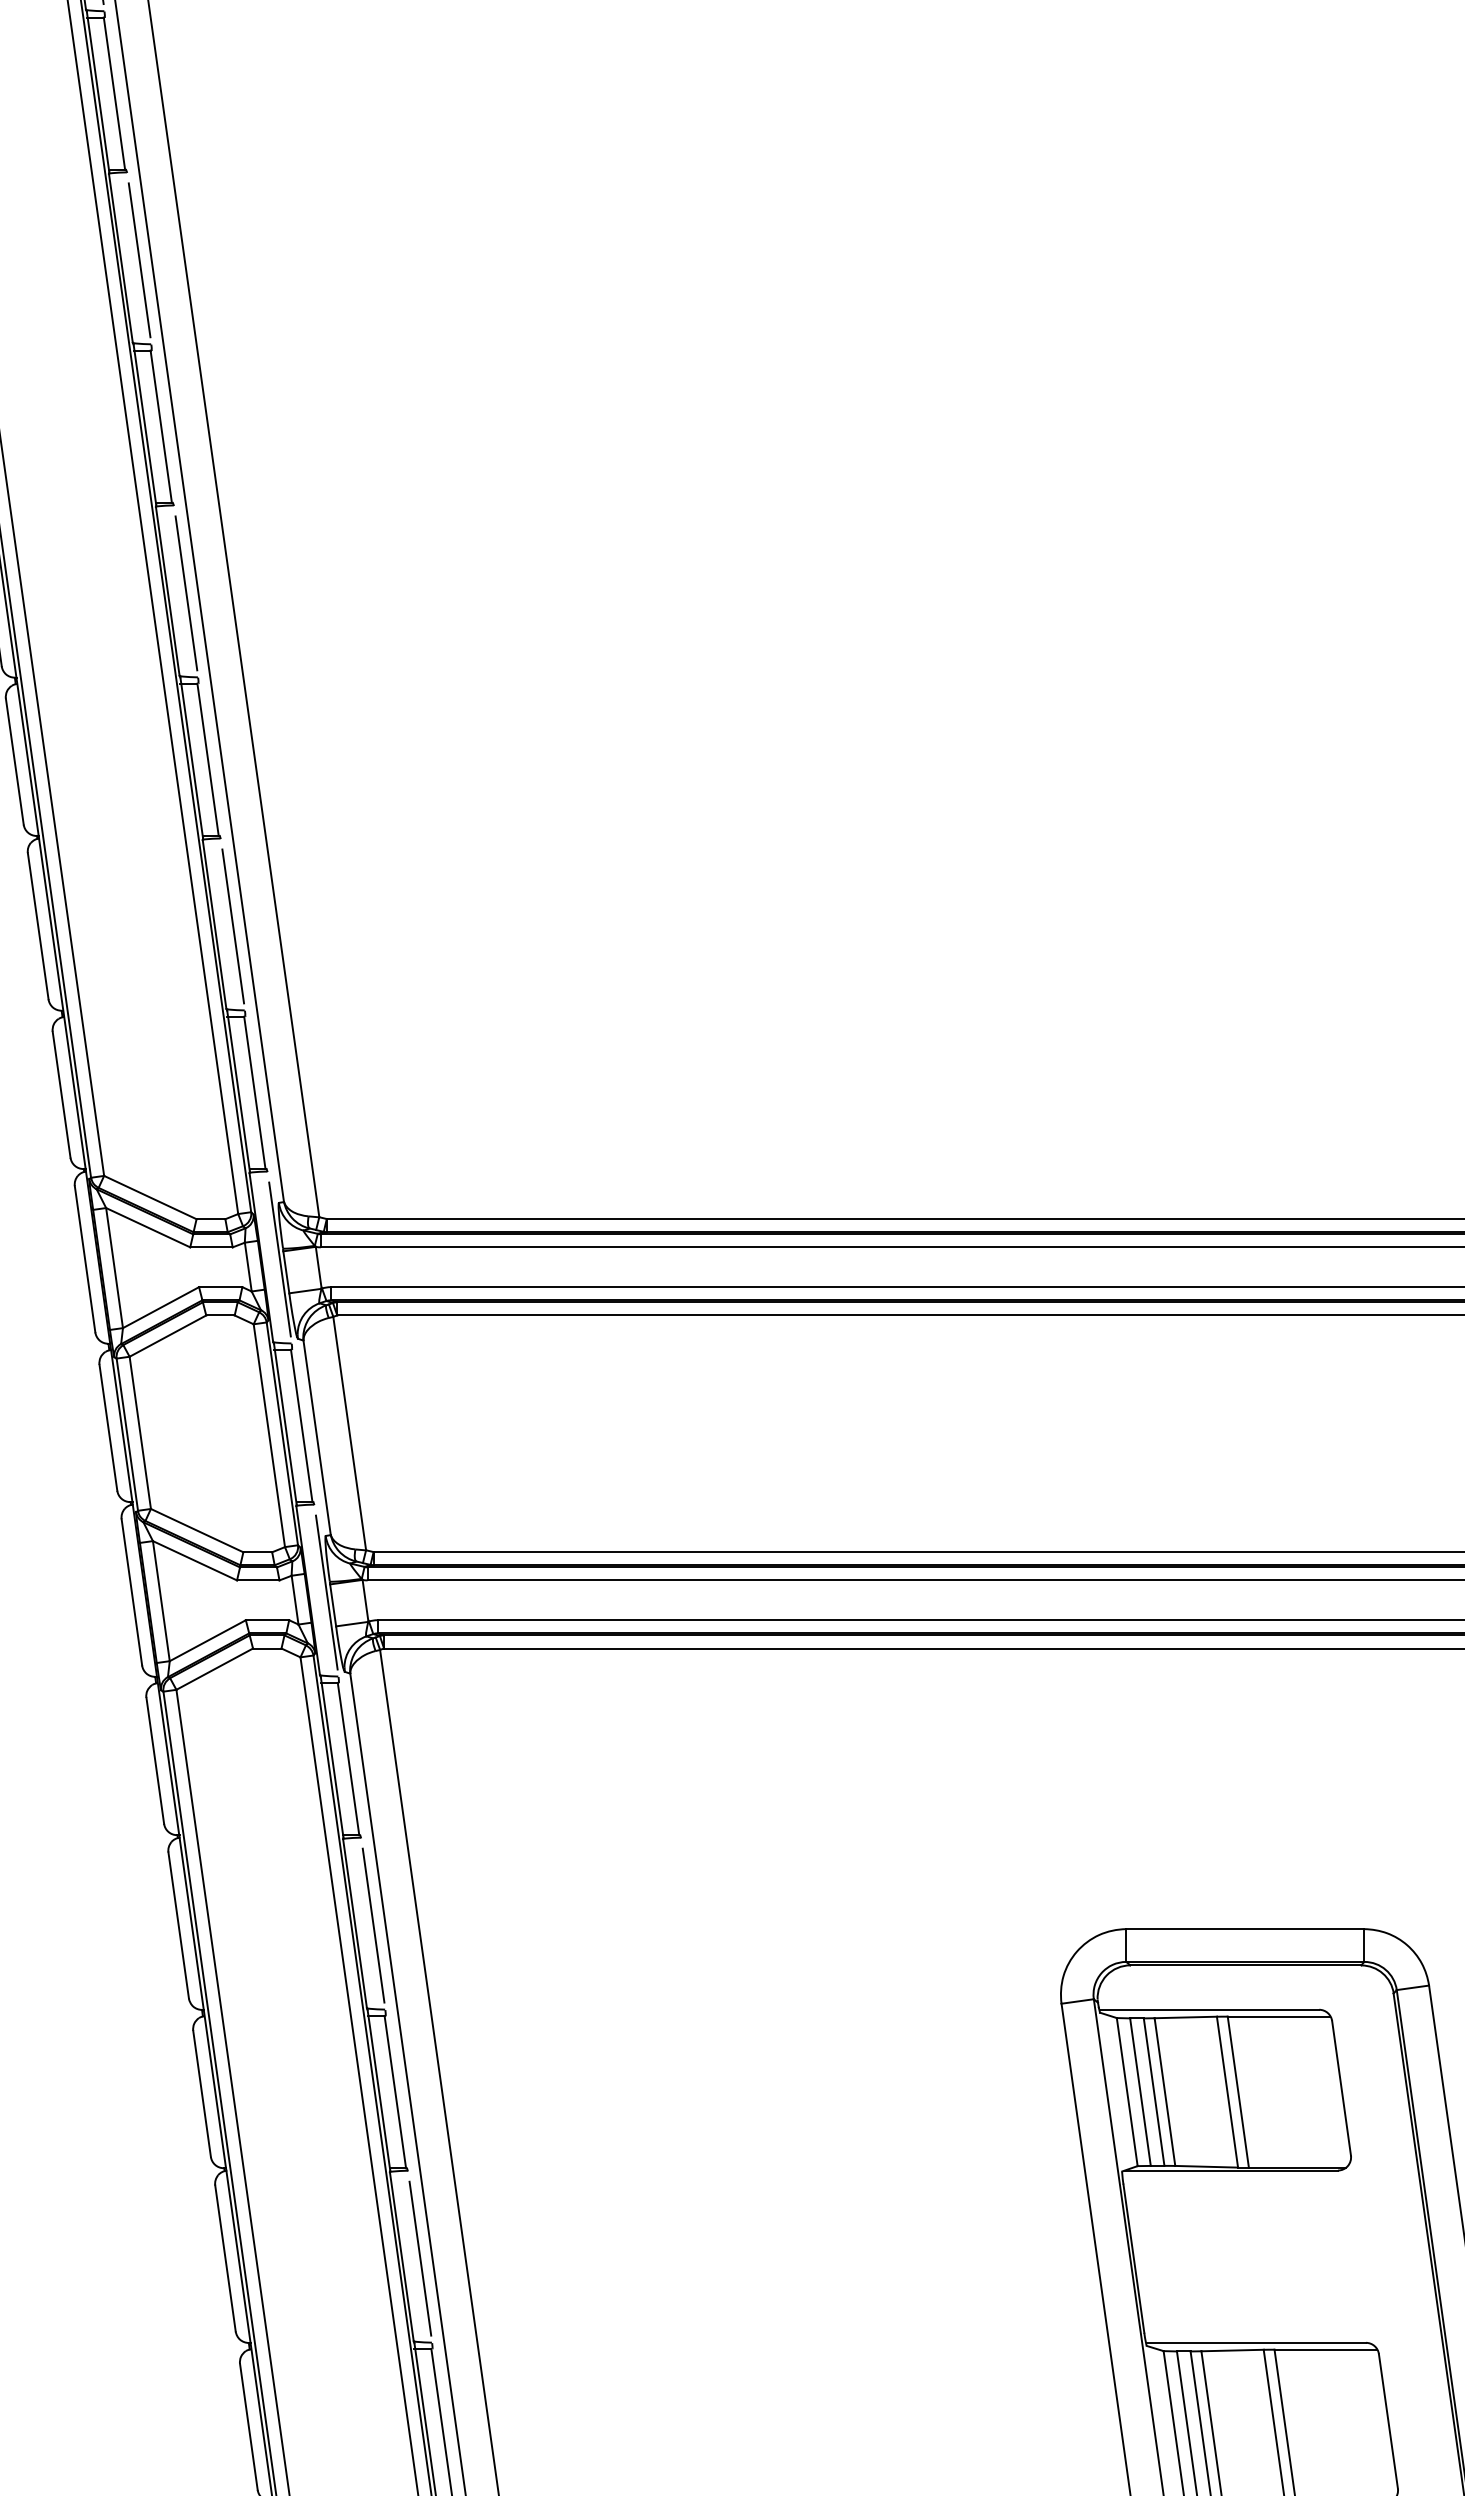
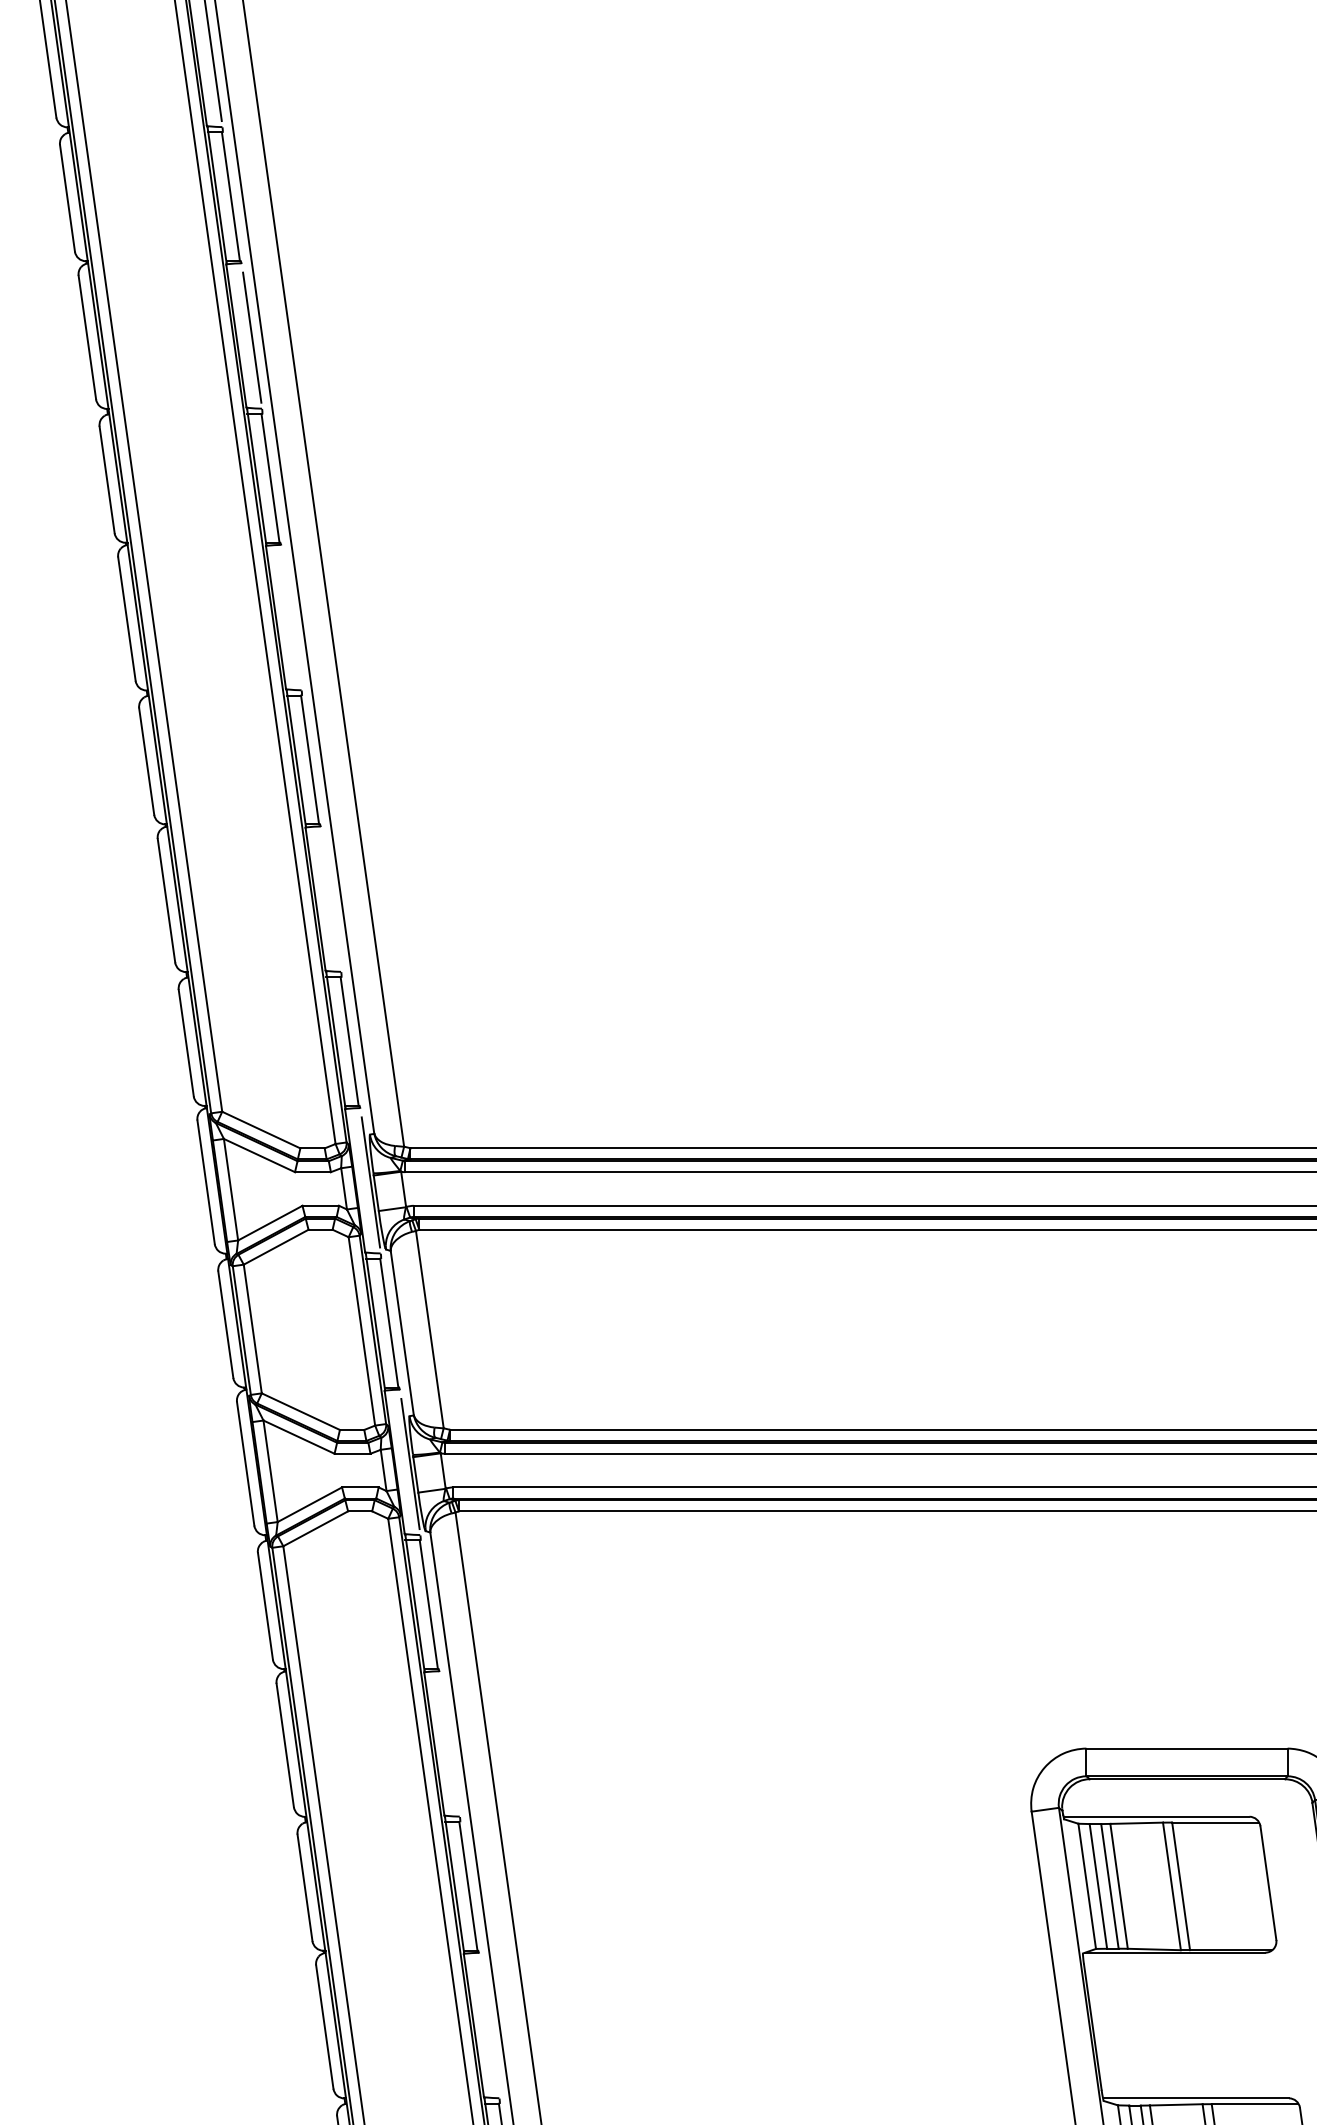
line: (186, 593) -> (291, 619), removed
line: (233, 926) -> (331, 900), removed
line: (372, 1925) -> (449, 1745), removed
line: (420, 2259) -> (489, 2027), removed

